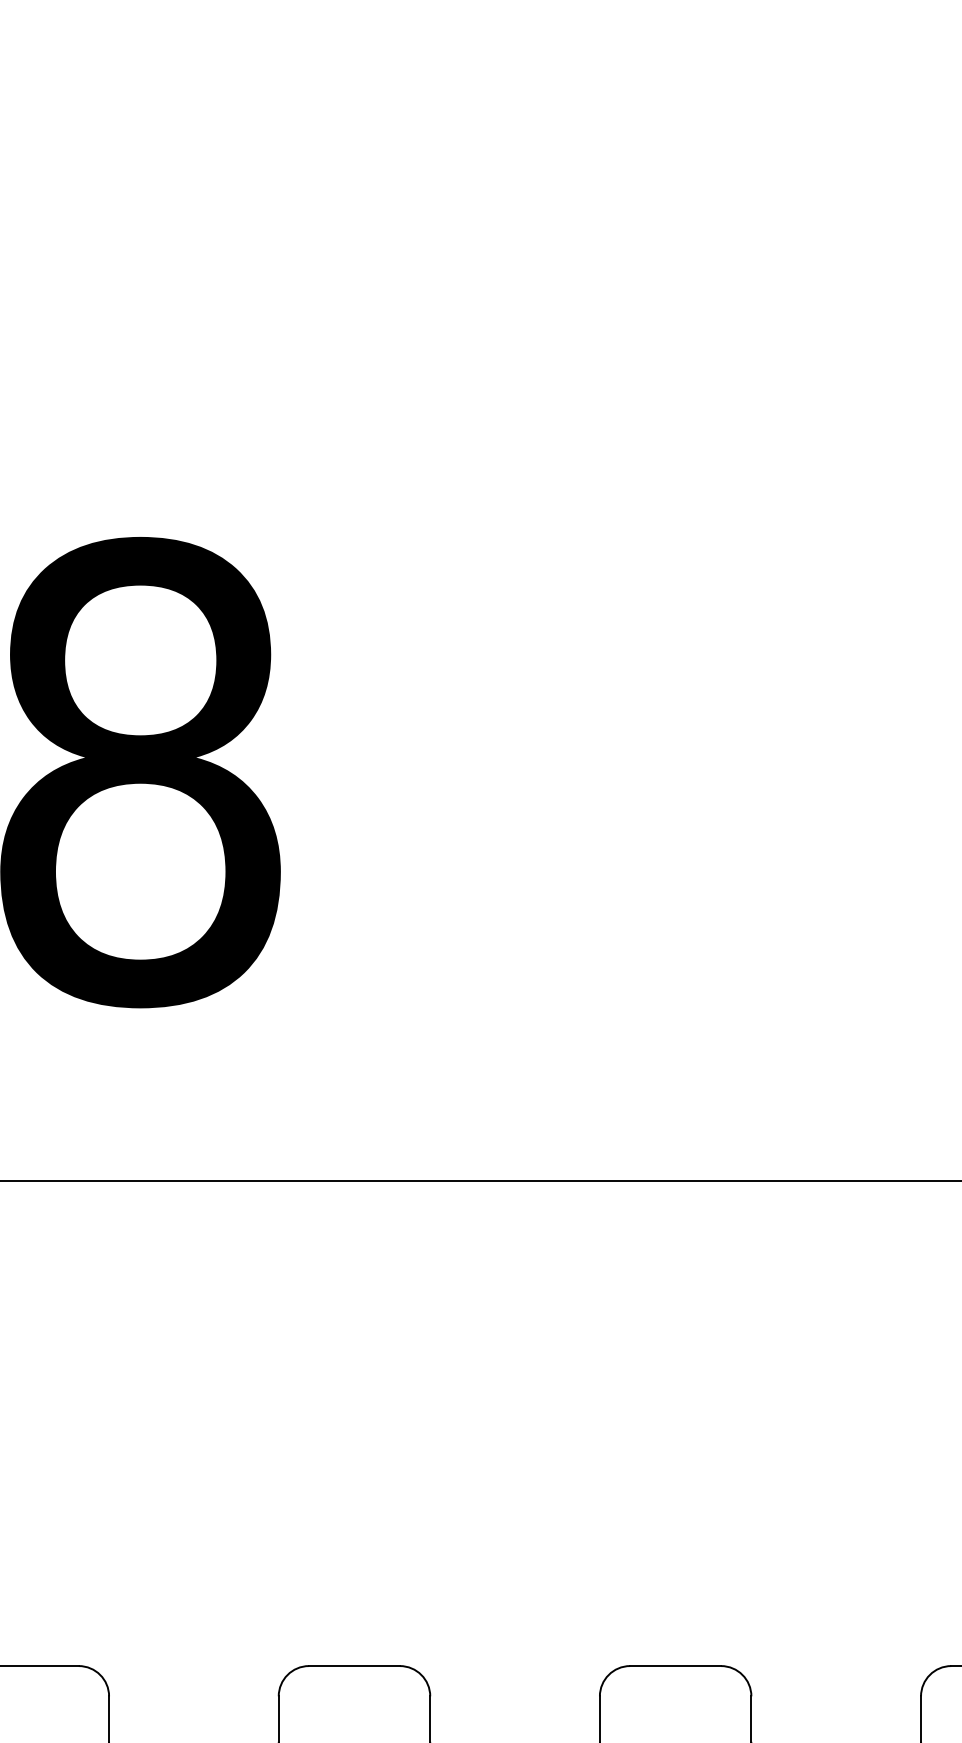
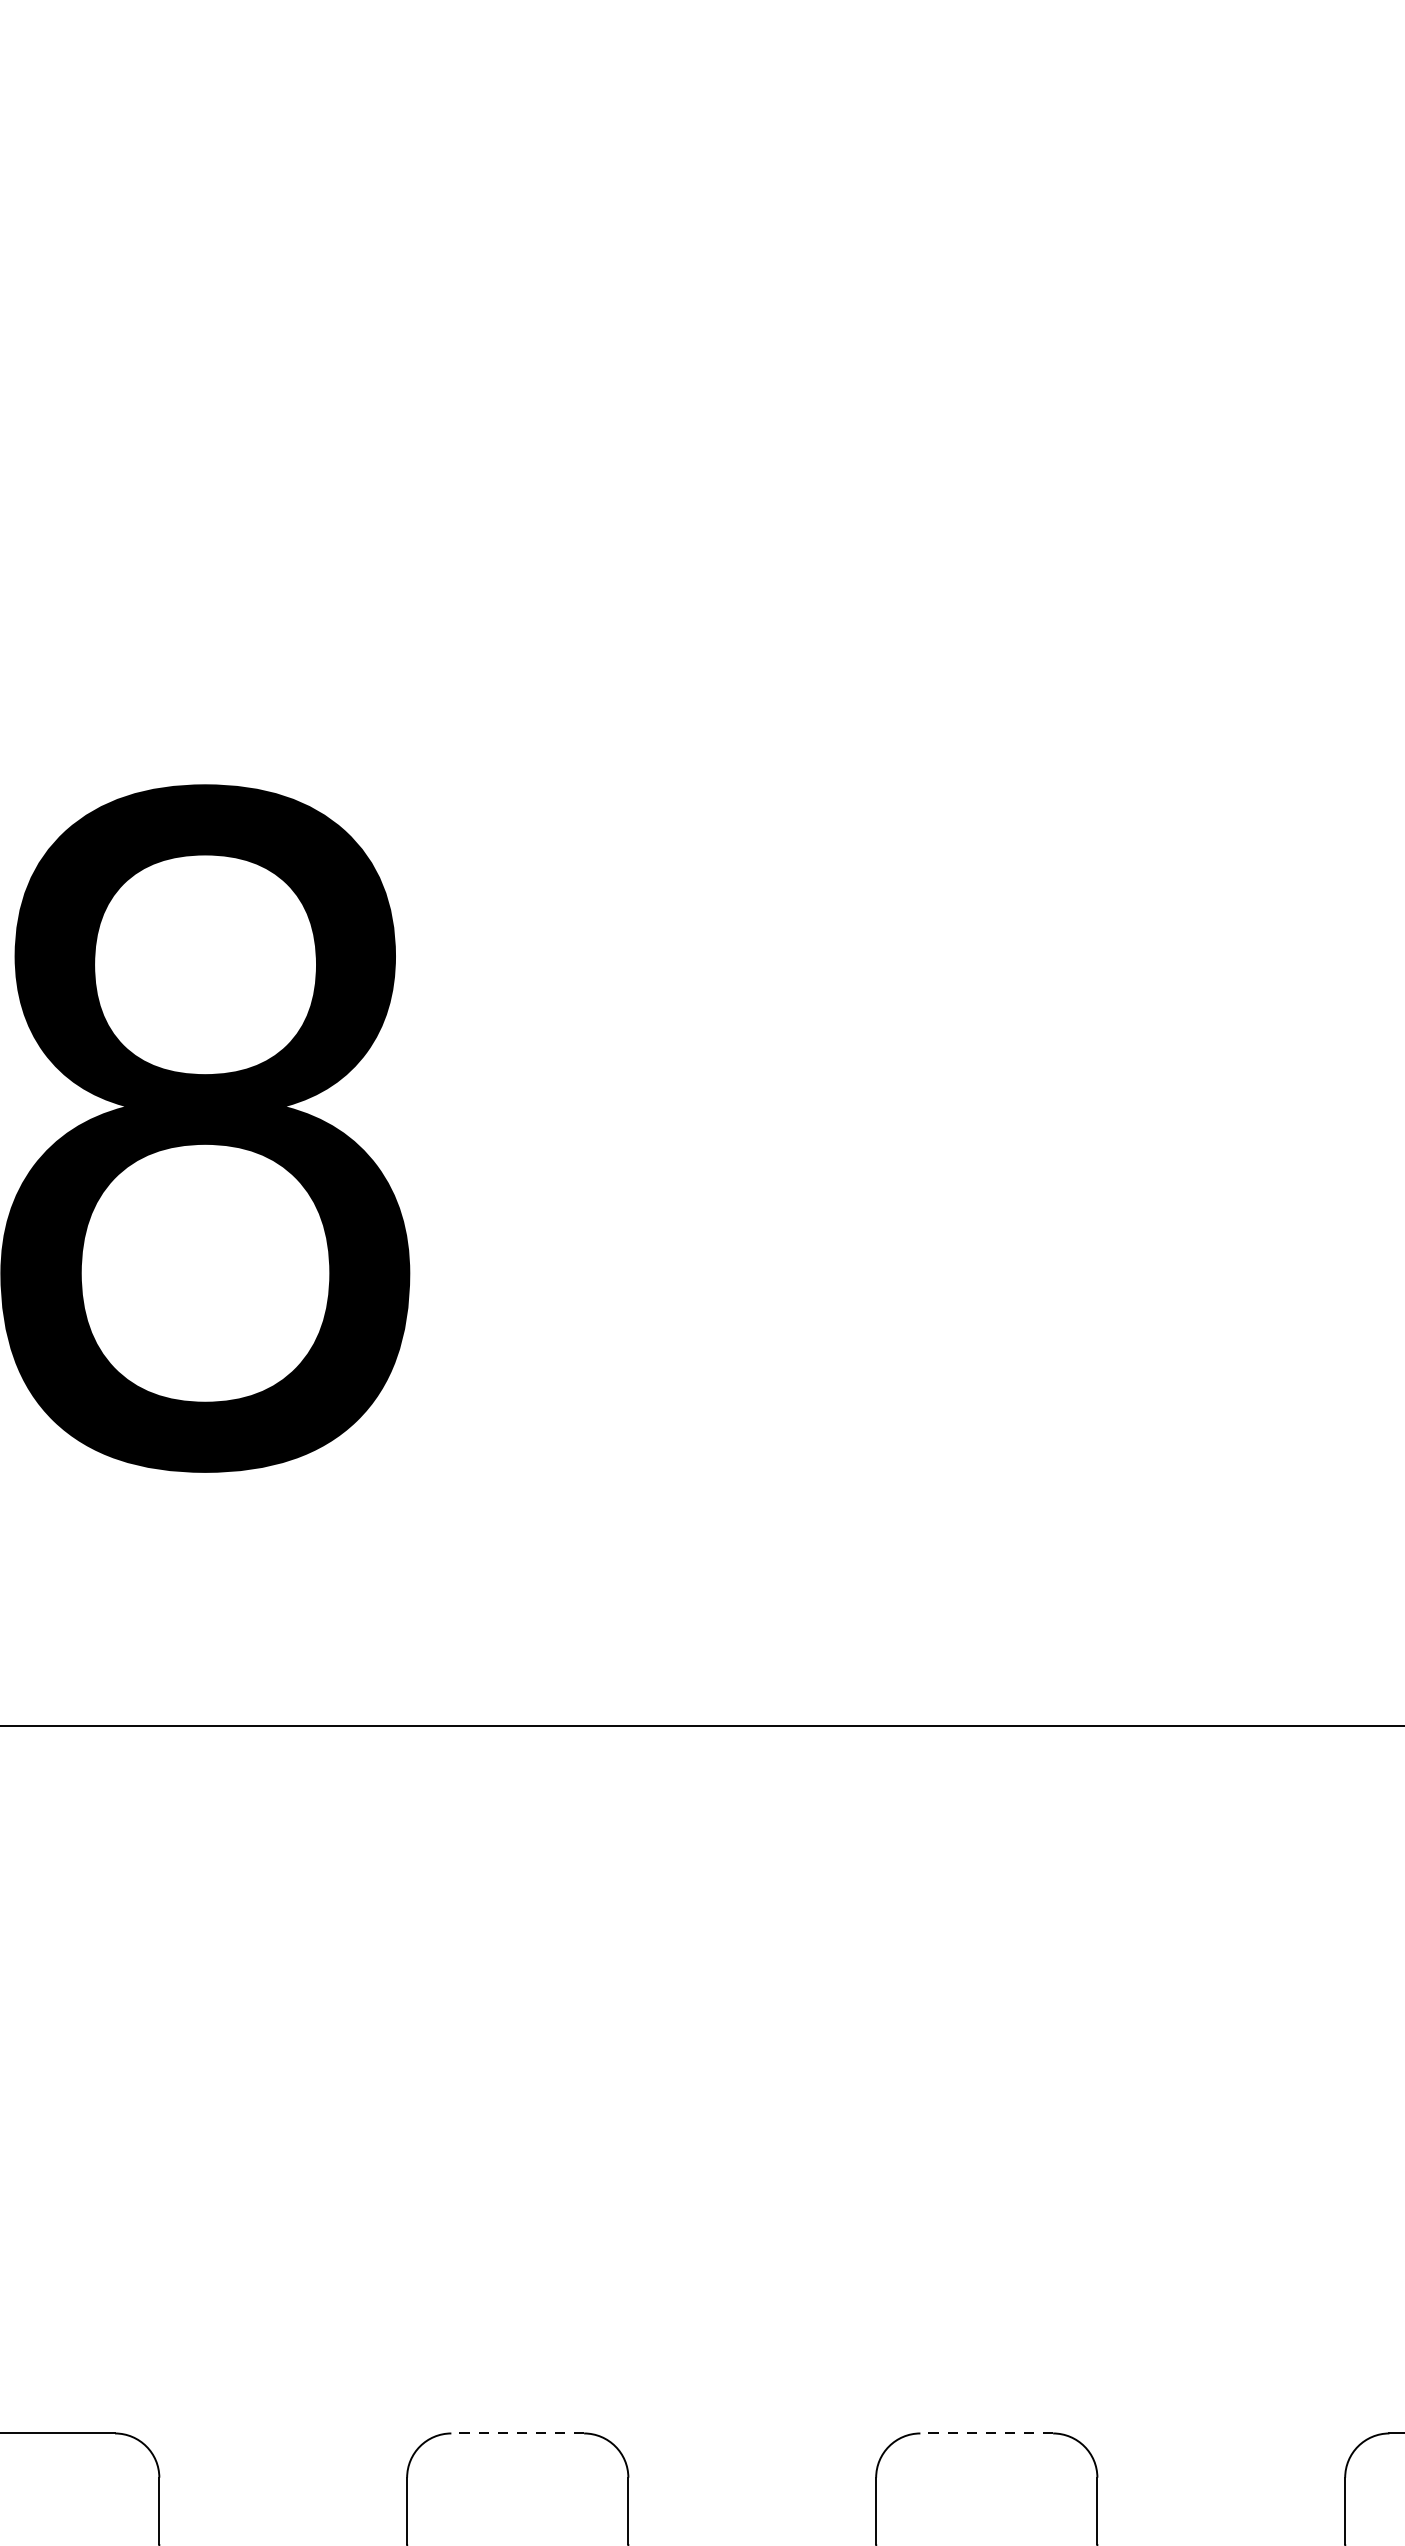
line: (354, 1666) -> (517, 2434), solid -> dashed
line: (675, 1666) -> (986, 2434), solid -> dashed

